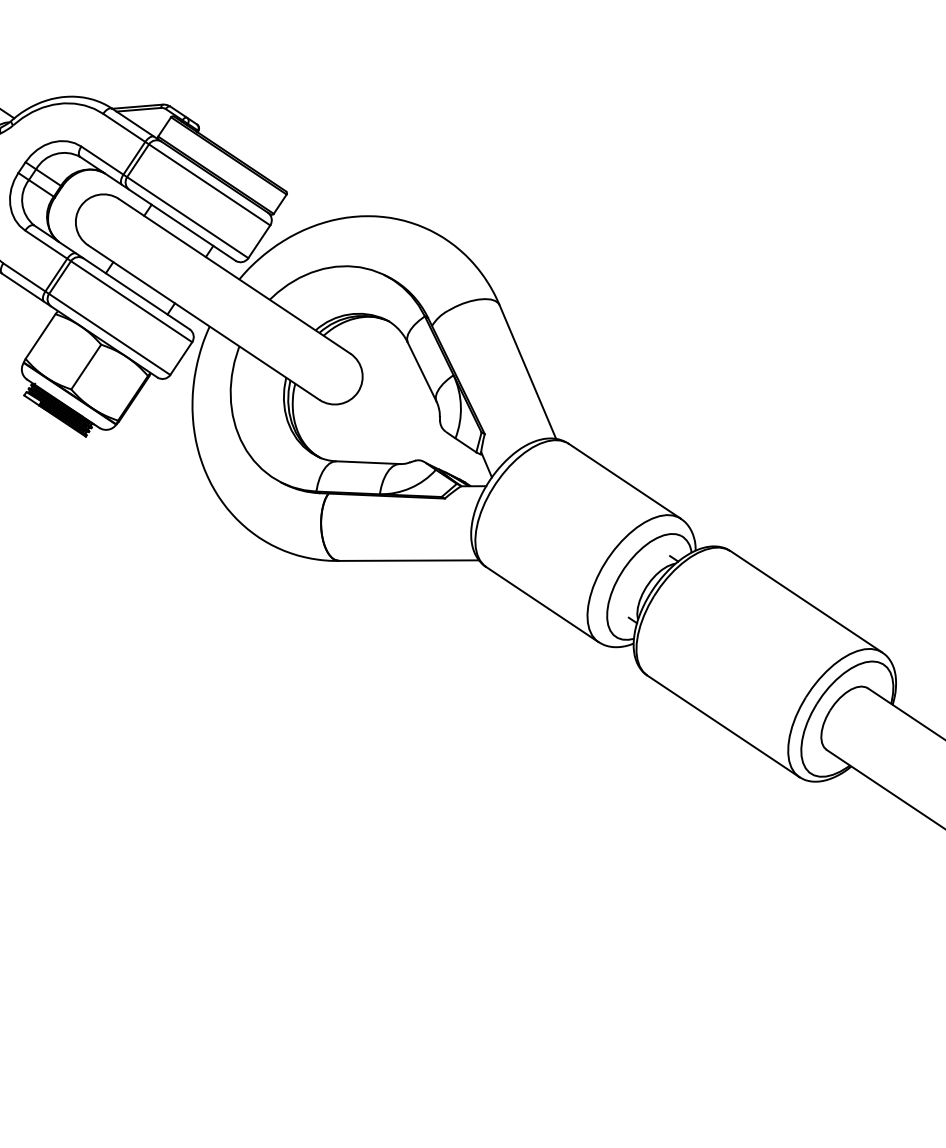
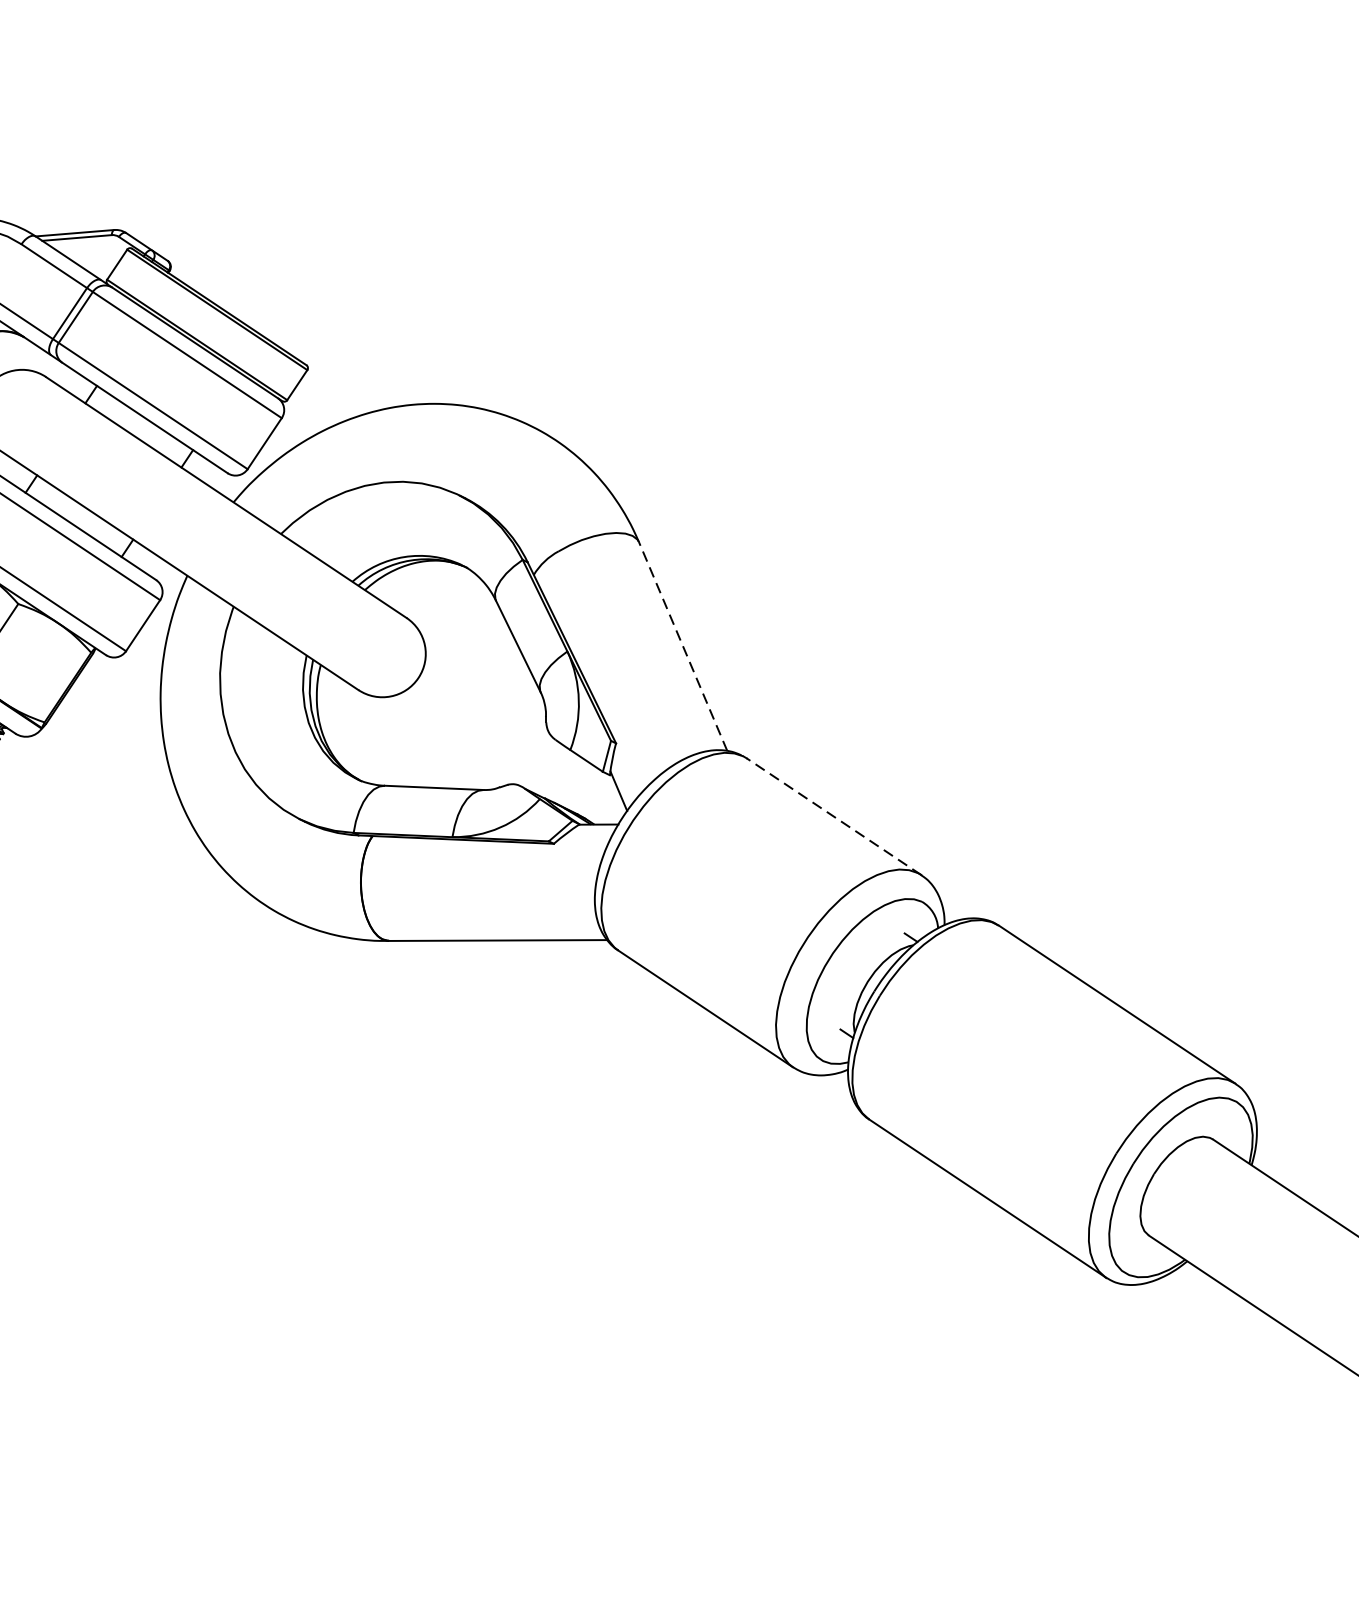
line: (527, 372) -> (682, 647), solid -> dashed
line: (624, 480) -> (833, 815), solid -> dashed

